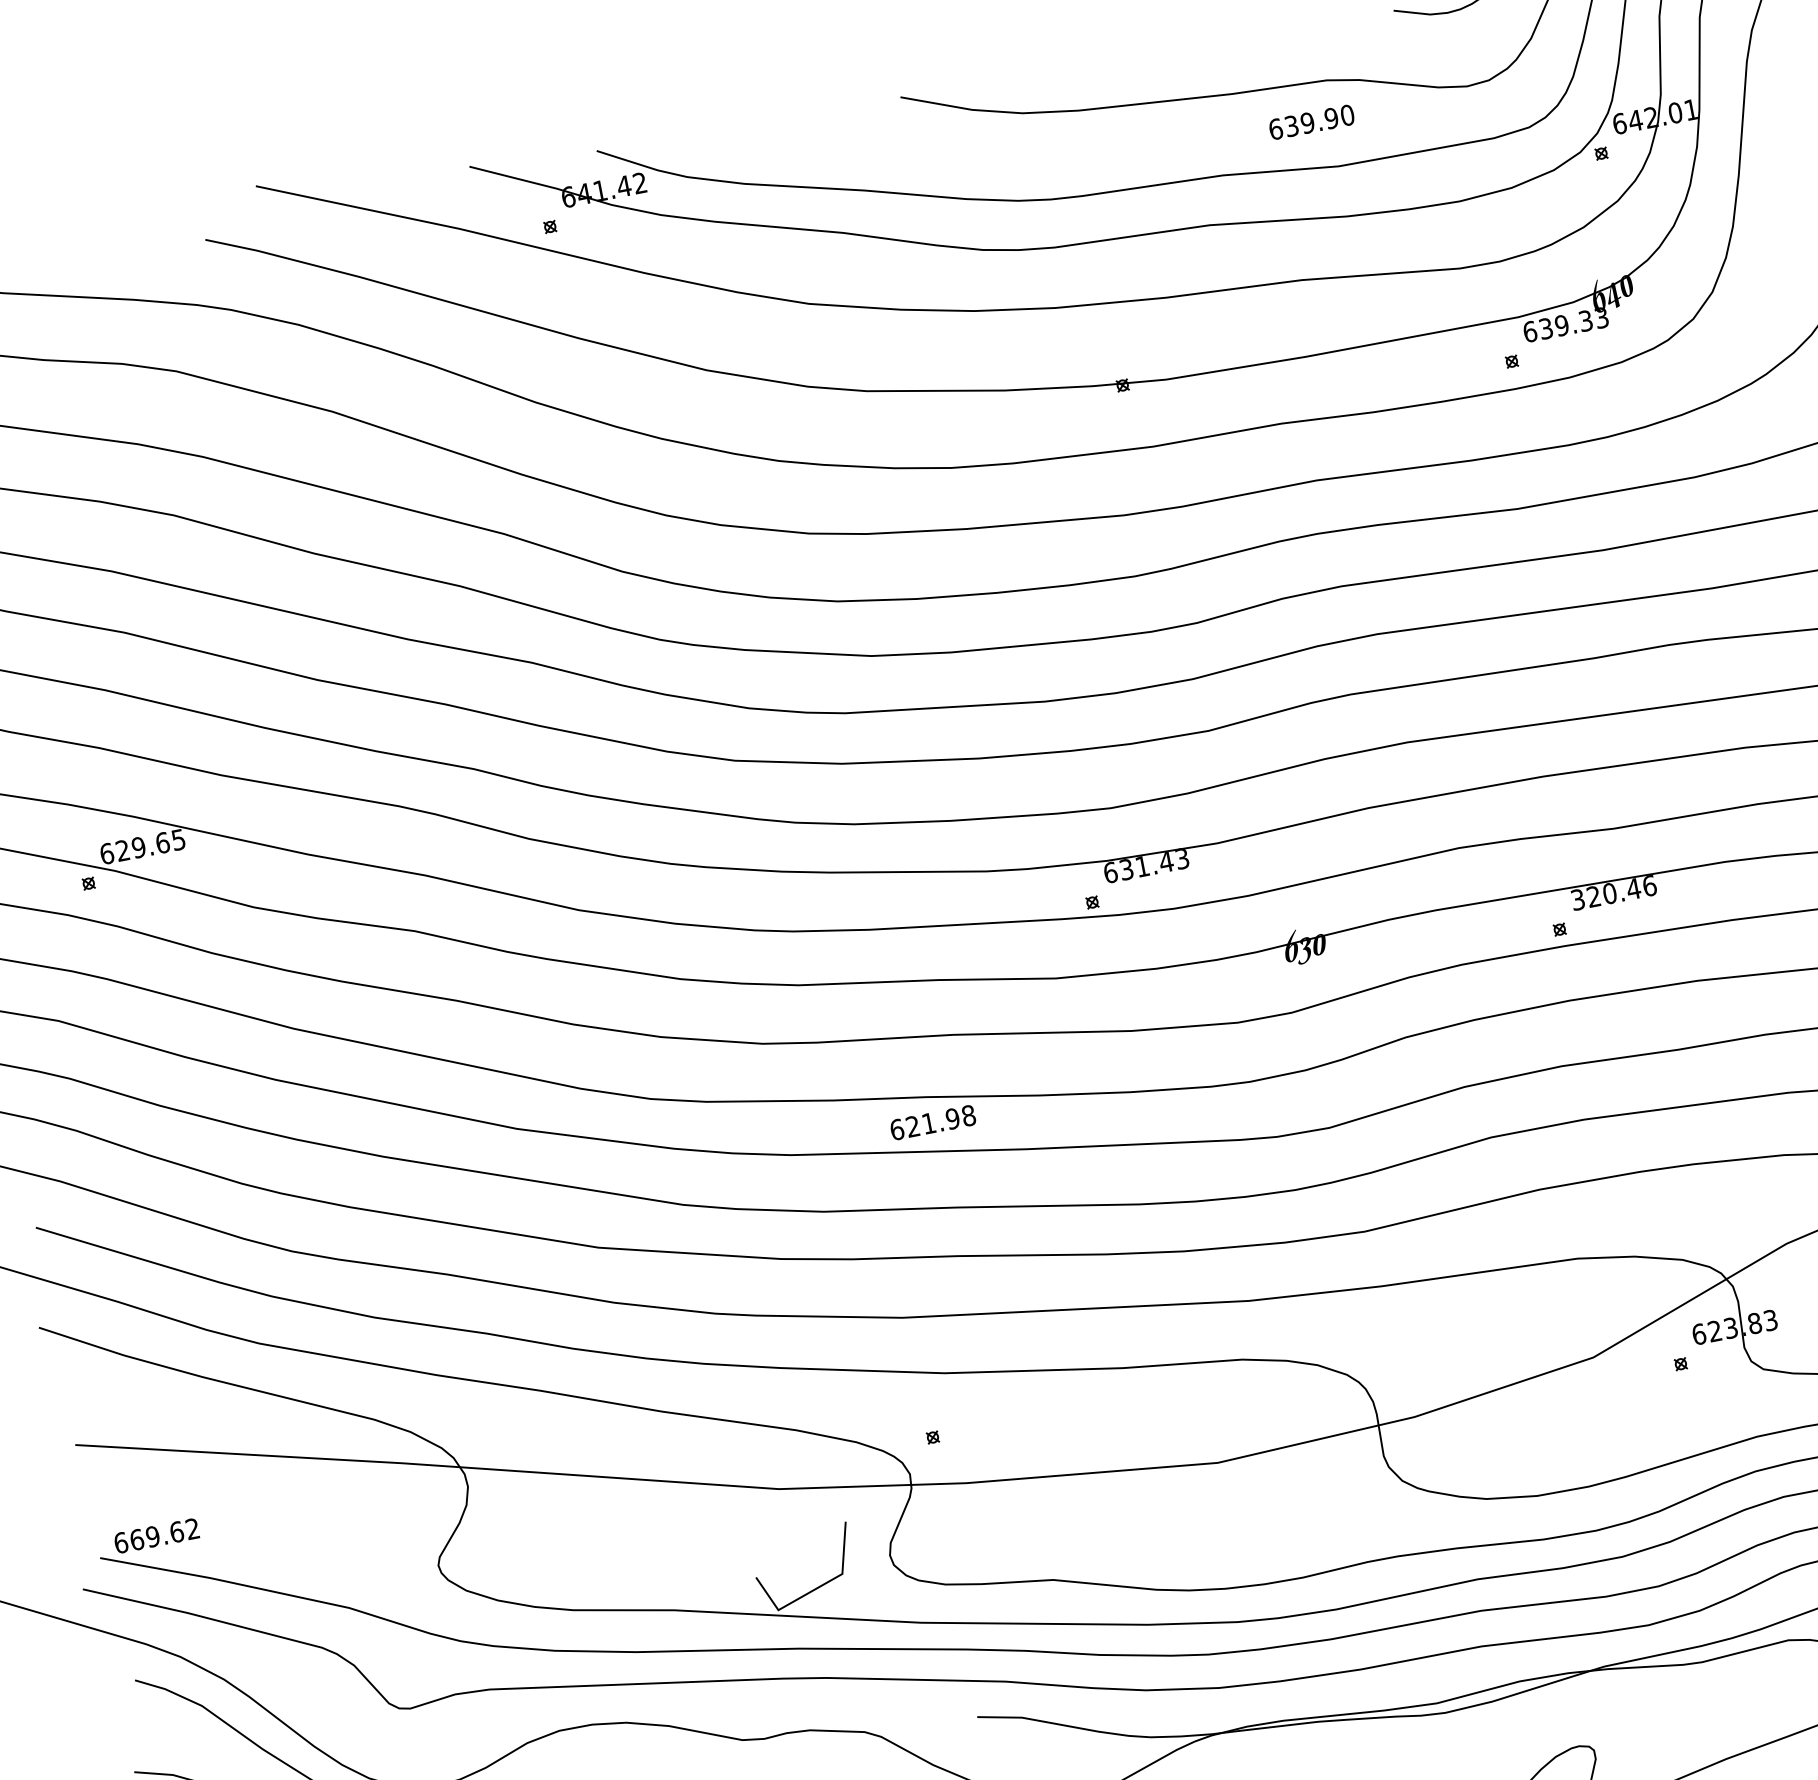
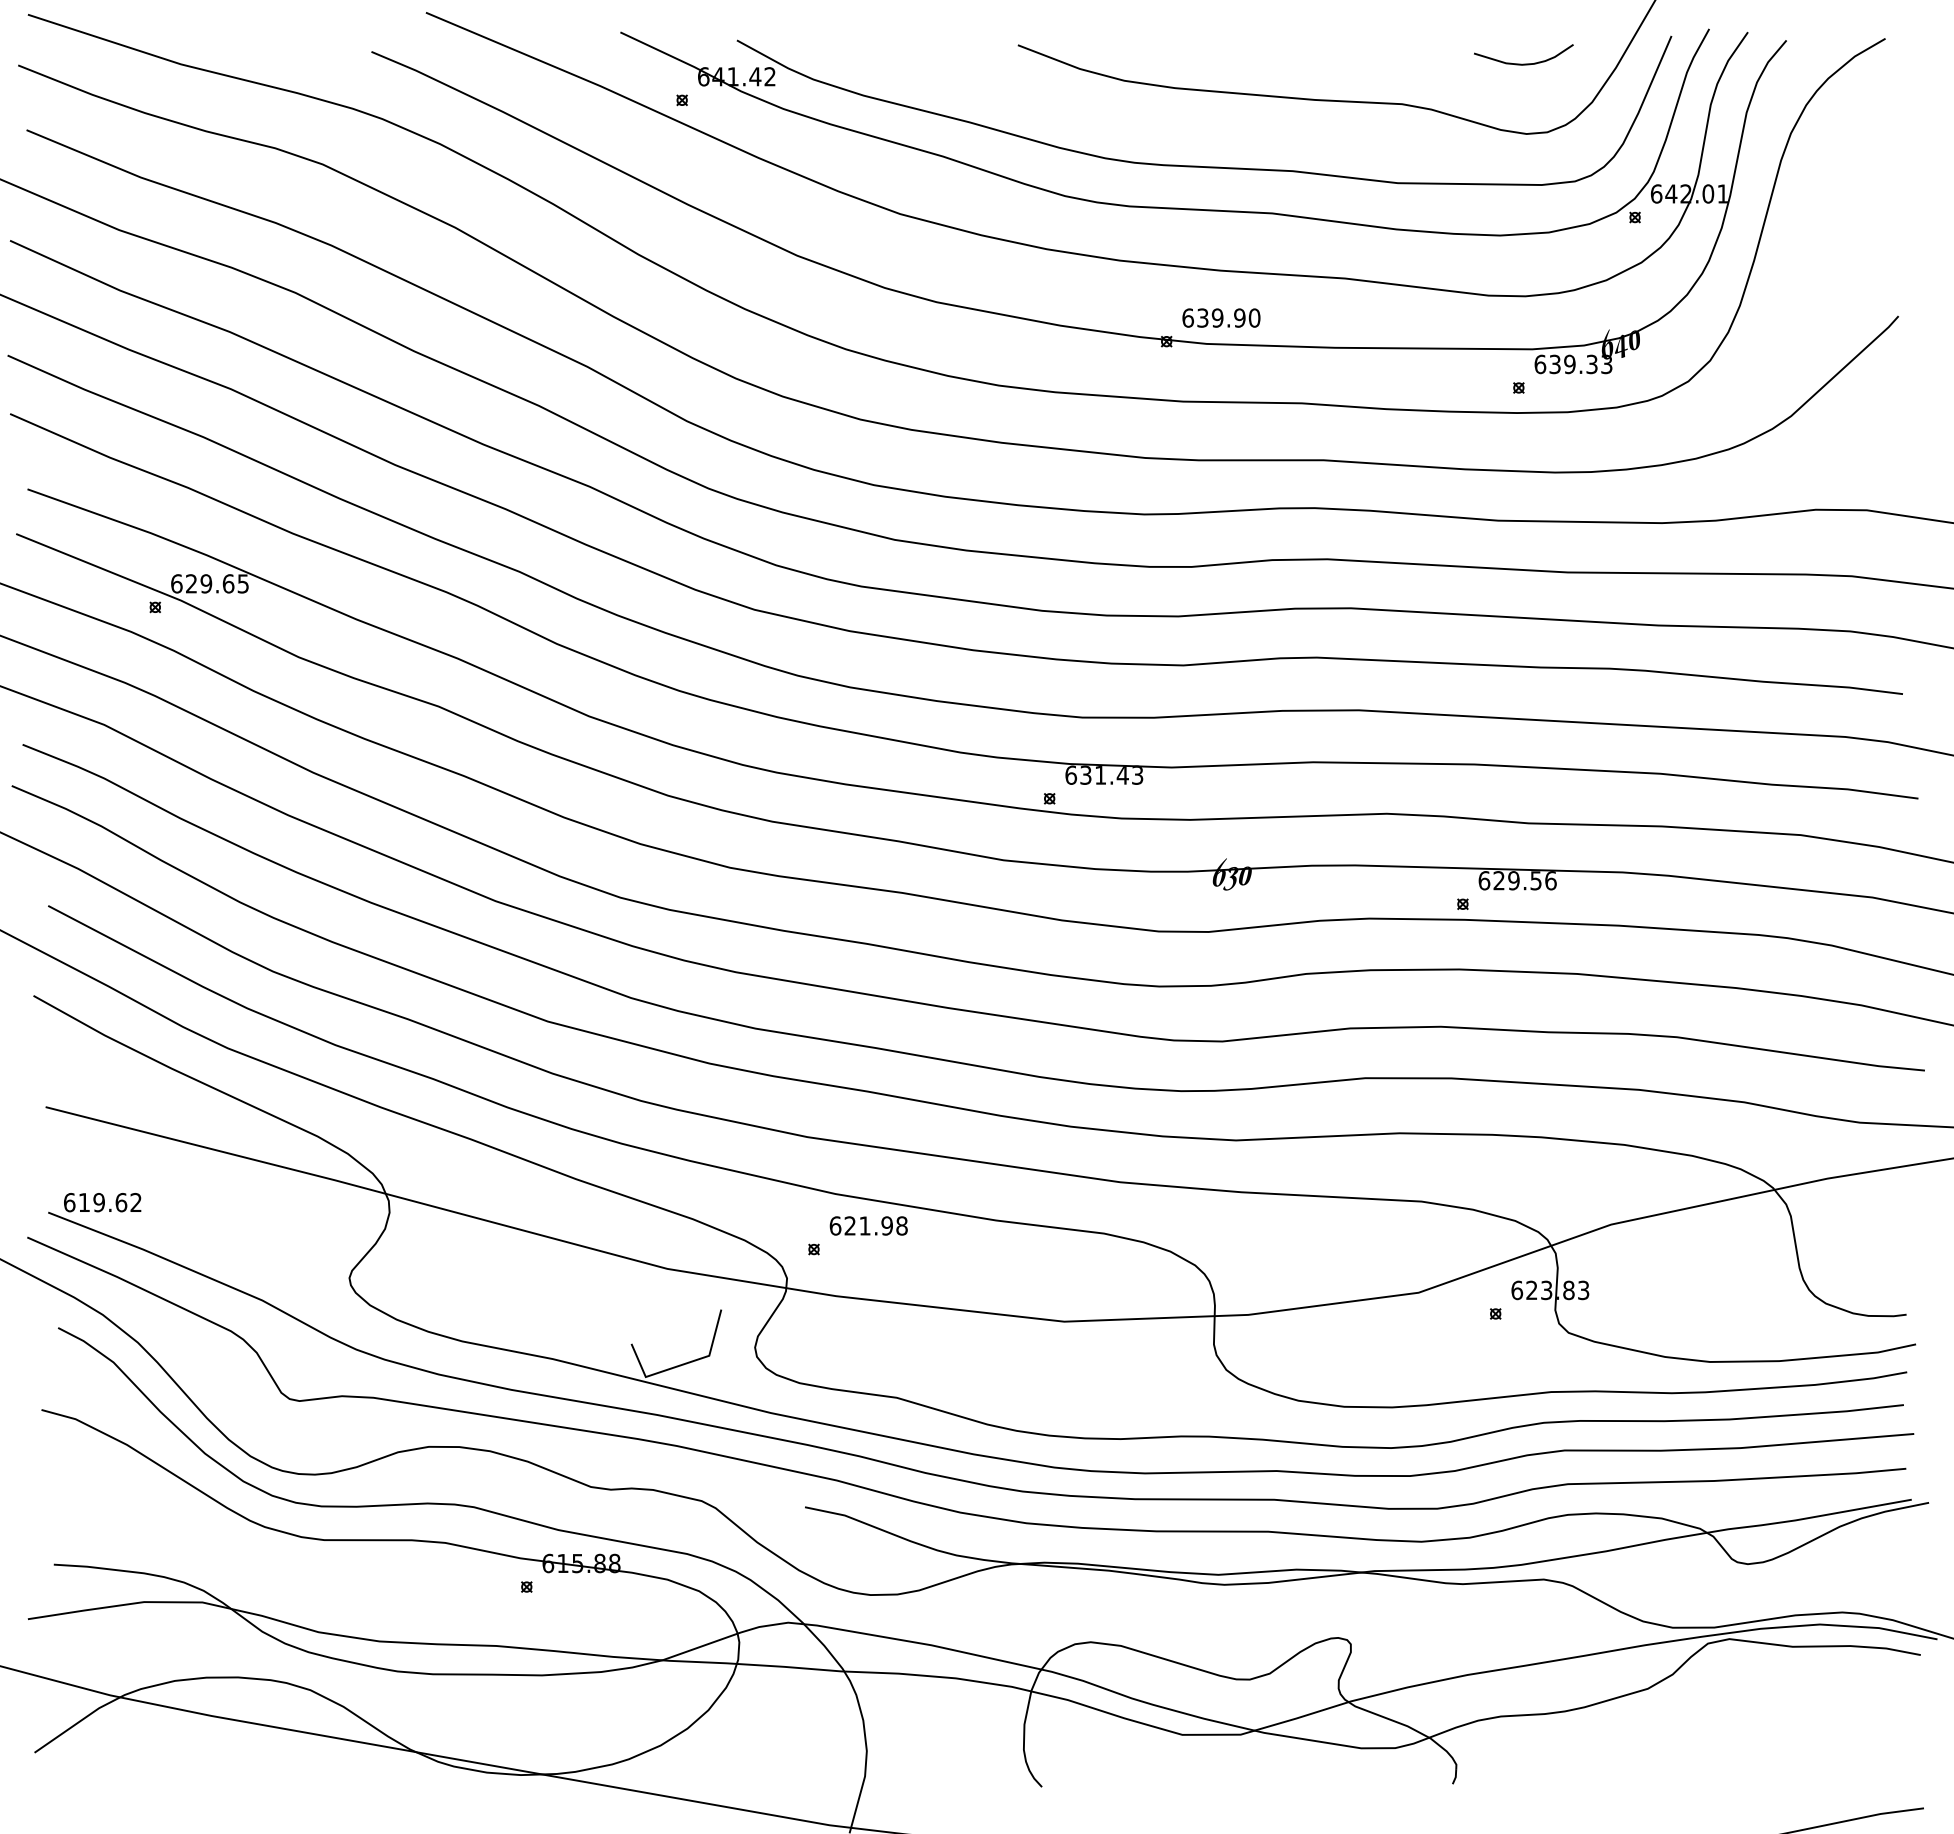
text: (1311, 121) -> (1221, 317), moved
text: (1606, 894) -> (1510, 880), 320.46 -> 629.56
text: (932, 1122) -> (868, 1225), moved
text: (137, 1539) -> (84, 1202), 669.62 -> 619.62

